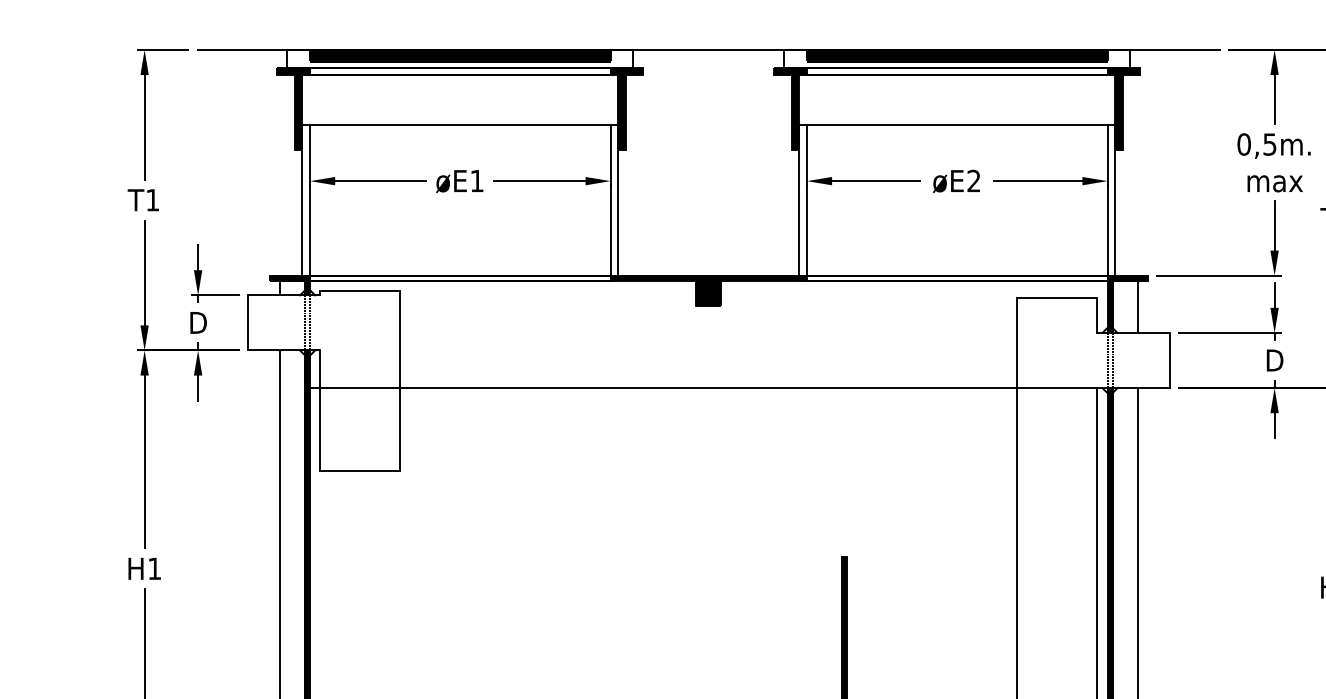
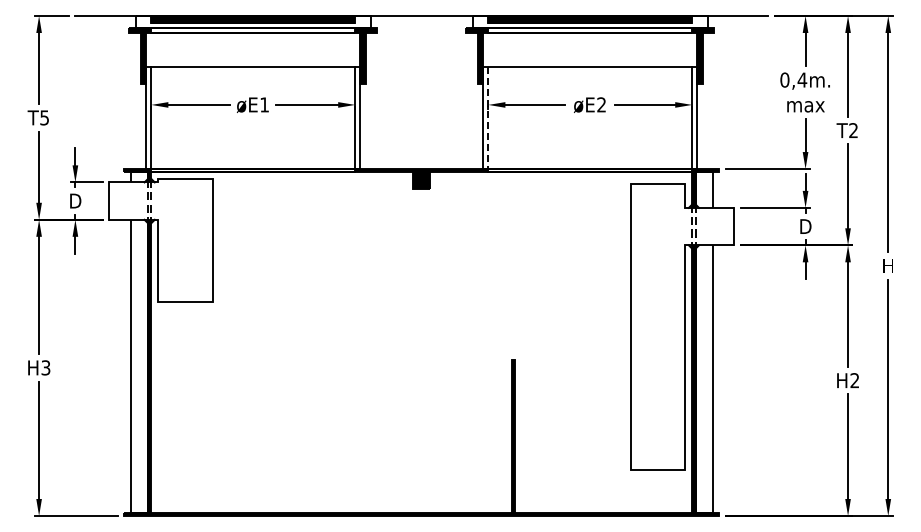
text: (1270, 143) -> (802, 79), 0,5m. -> 0,4m.
text: (152, 199) -> (44, 117), T1 -> T5
line: (807, 201) -> (488, 118), solid -> dashed
line: (703, 388) -> (418, 245), removed
text: (154, 568) -> (45, 367), H1 -> H3

